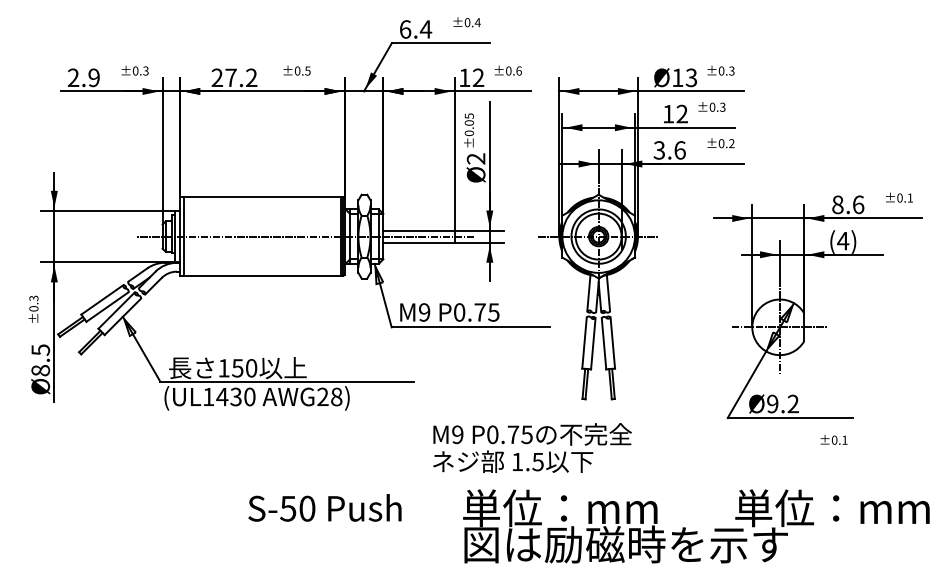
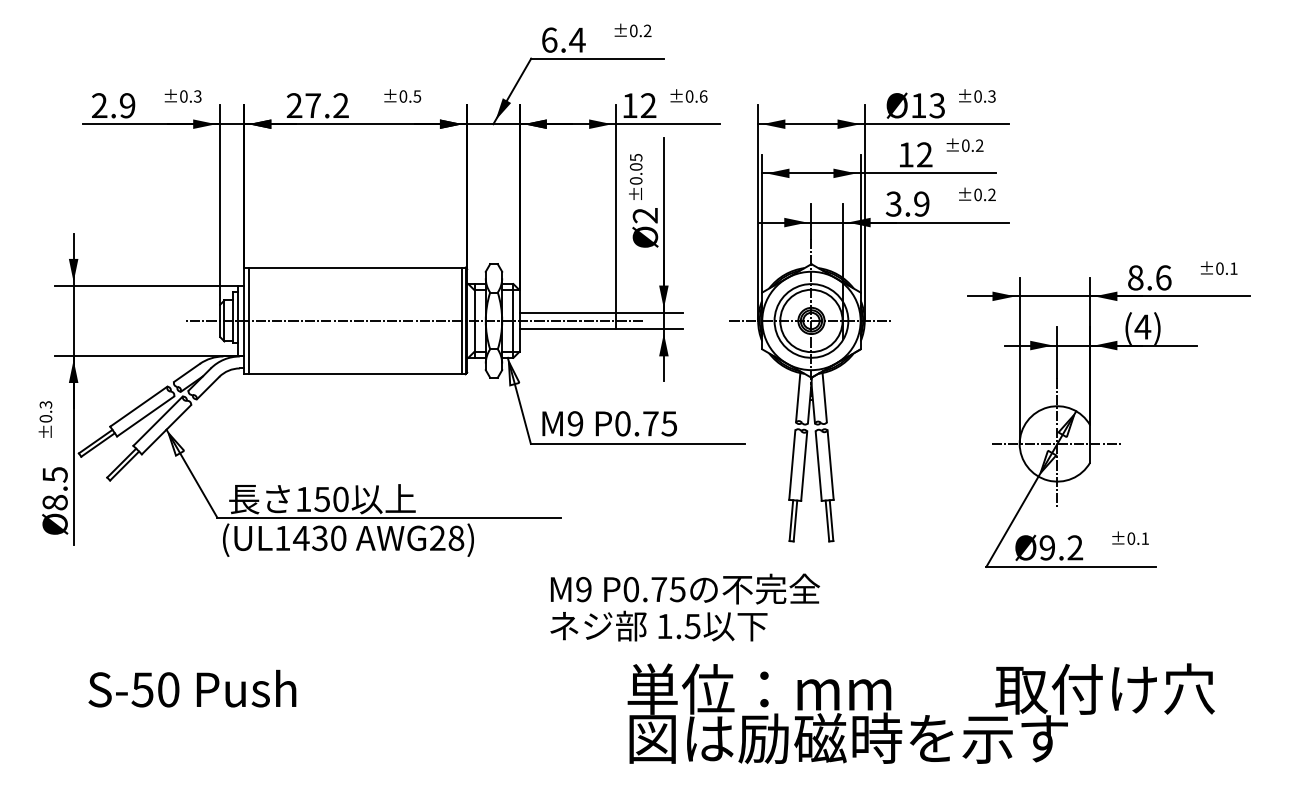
text: (477, 22) -> (647, 30), ±0.4 -> ±0.2
text: (722, 107) -> (979, 145), ±0.3 -> ±0.2
text: (679, 150) -> (921, 204), 3.6 -> 3.9
text: (833, 439) -> (1129, 537), moved
text: (532, 447) -> (685, 606), moved
text: (324, 507) -> (191, 688), moved
text: (831, 508) -> (1127, 689), 単位：mm -> 取付け穴

